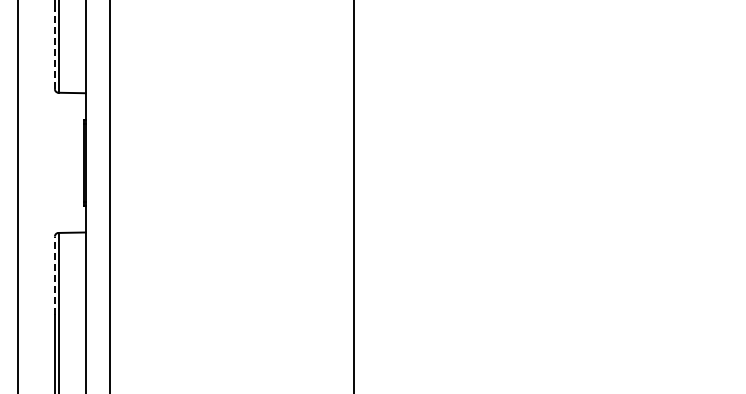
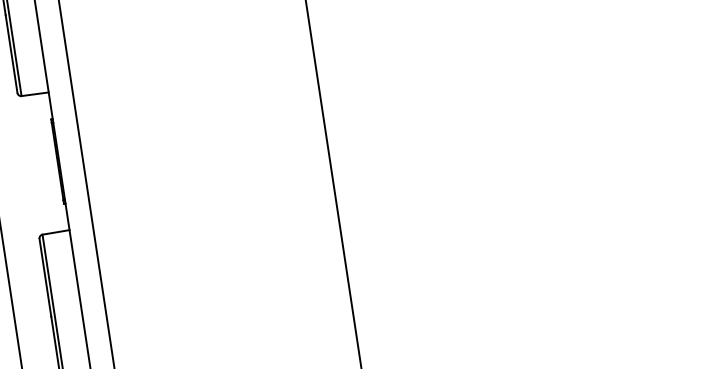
line: (54, 49) -> (11, 53), dashed -> solid
line: (54, 275) -> (44, 277), dashed -> solid

